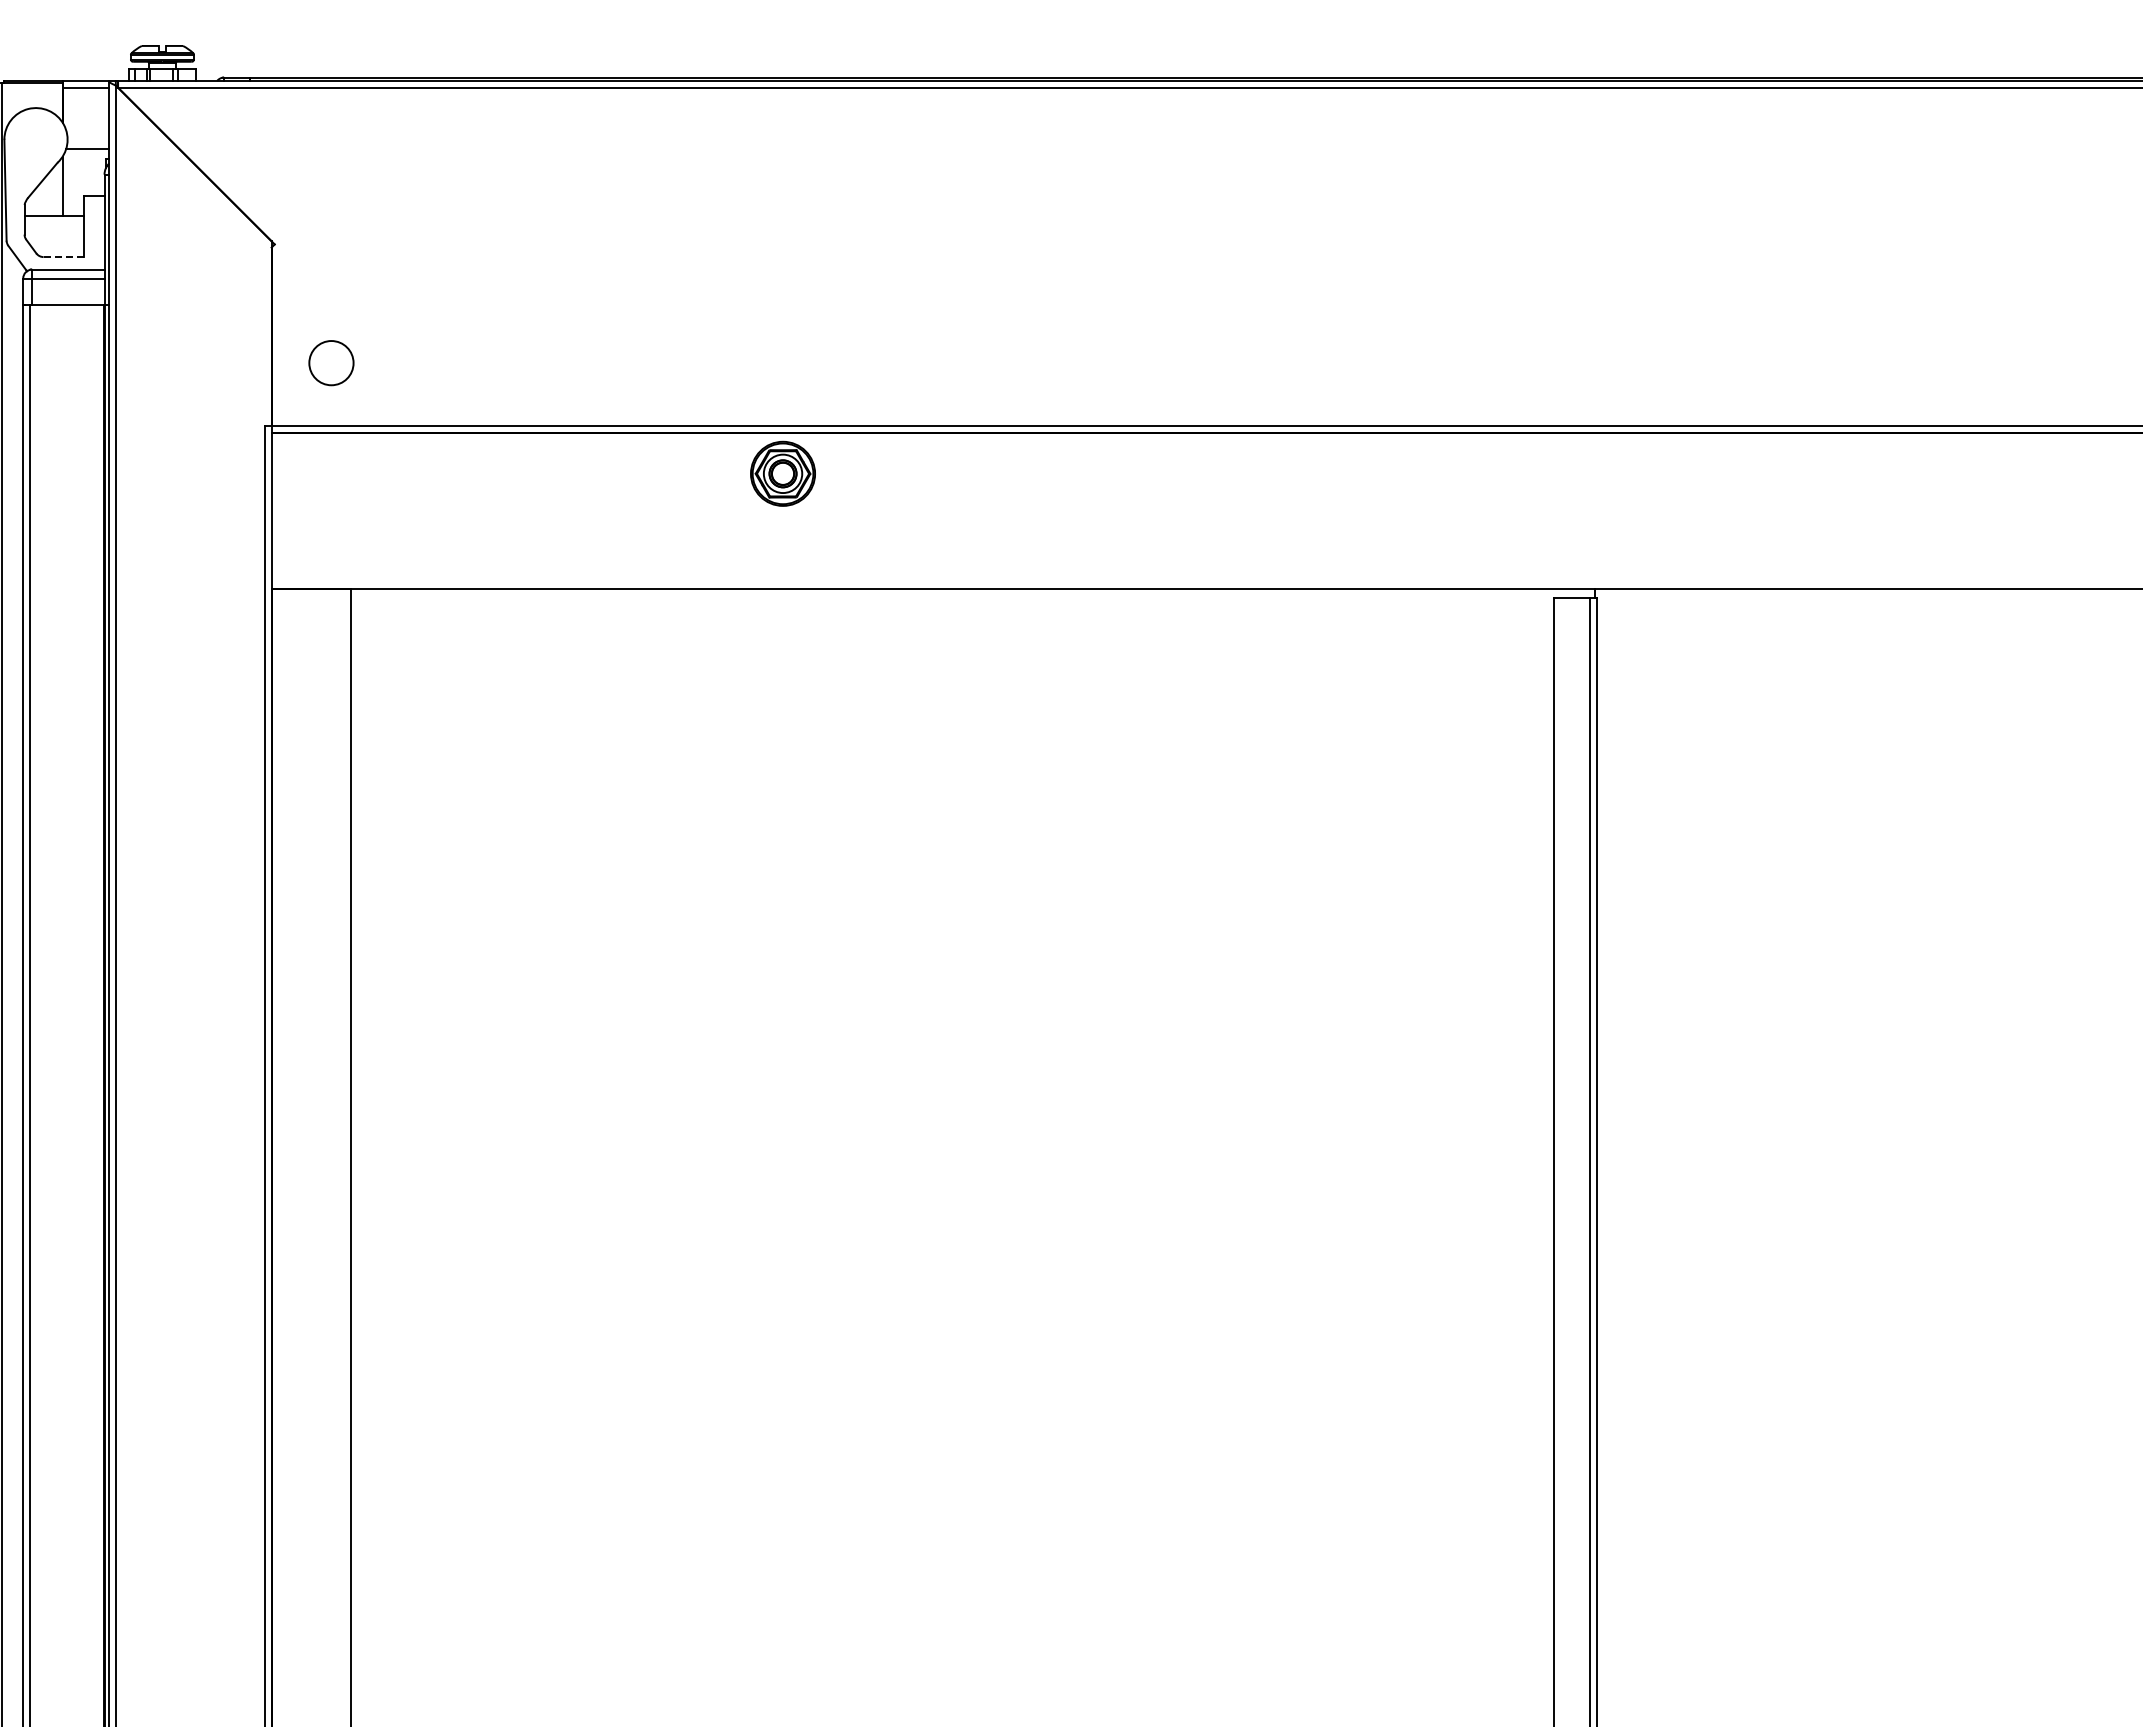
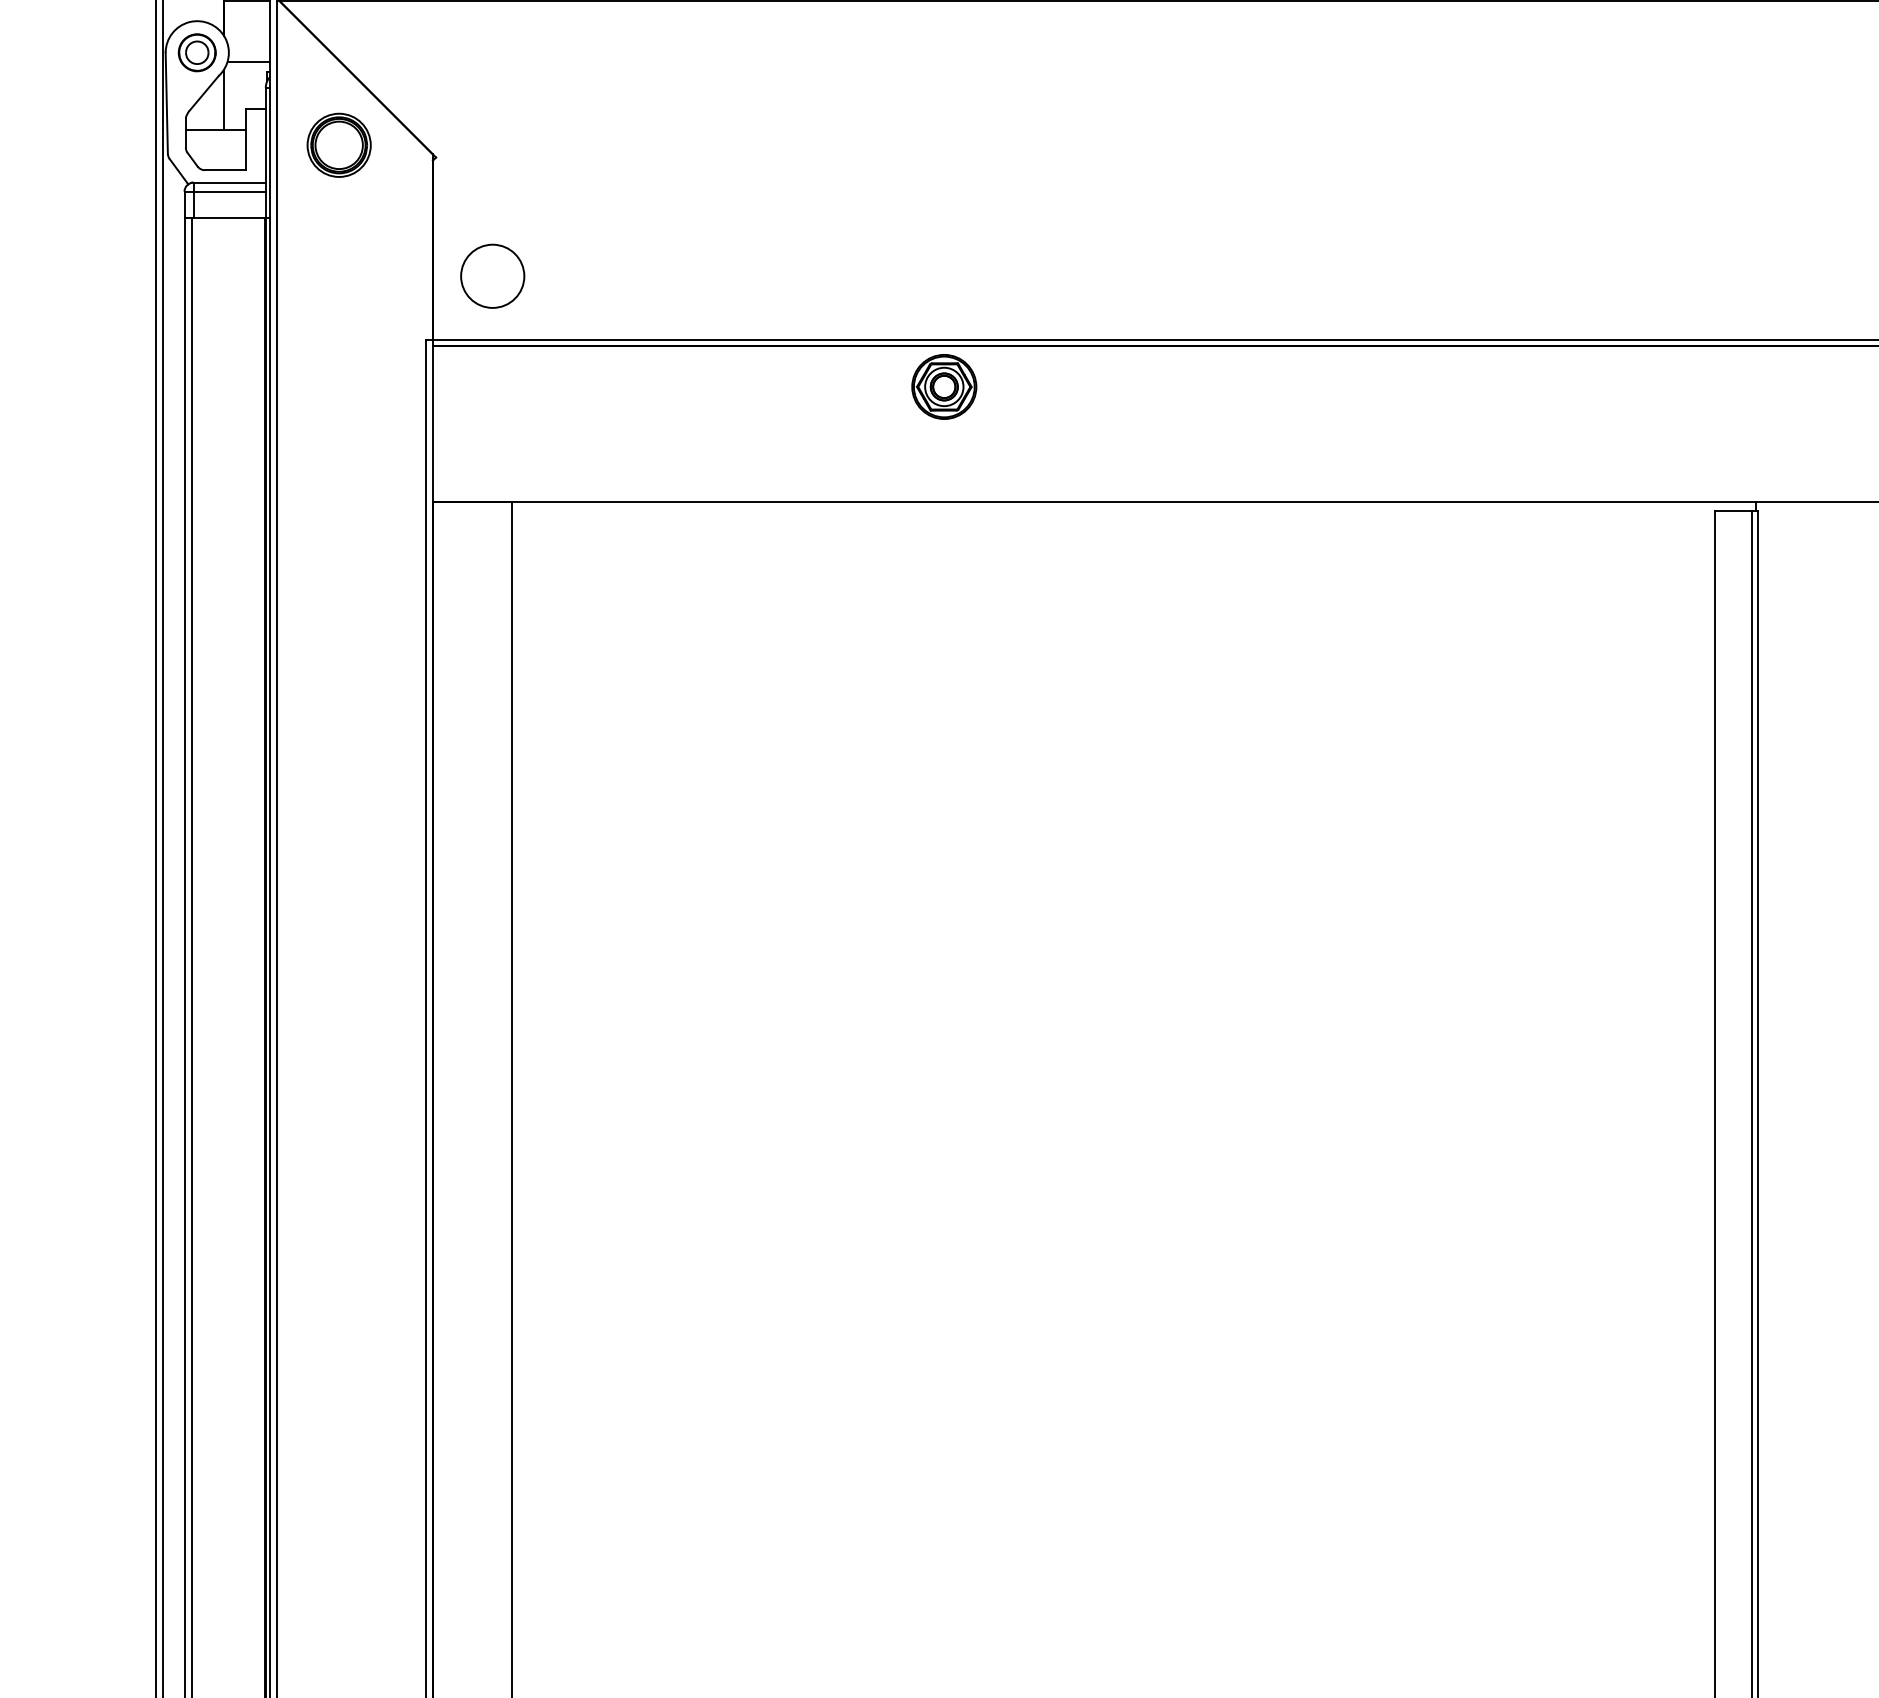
part: (35, 139) -> (196, 52), added
part: (177, 231) -> (338, 144), added
line: (63, 257) -> (224, 170), dashed -> solid
circle: (331, 362) -> (492, 275), size x1.43

